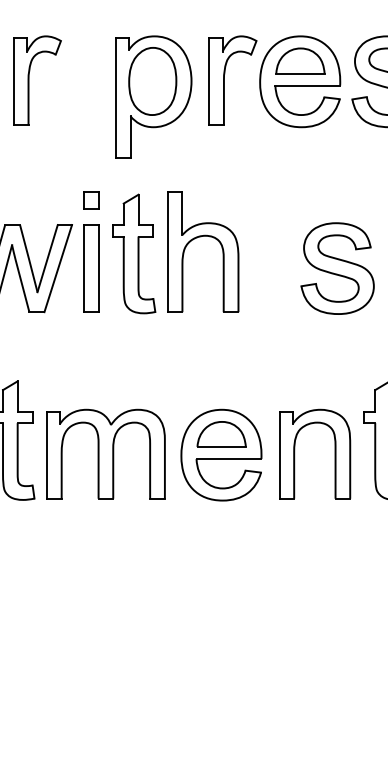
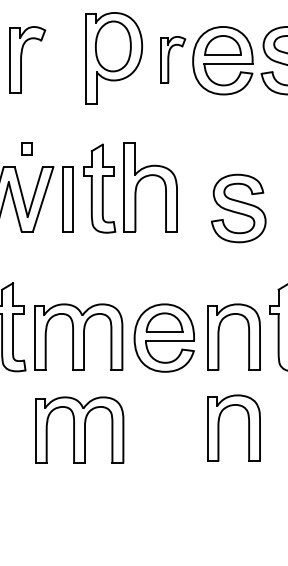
part: (232, 80) -> (172, 59), size x0.7
part: (154, 97) -> (114, 58), moved
part: (91, 199) -> (26, 148), moved
part: (337, 268) -> (238, 208), moved
part: (295, 575) -> (219, 427), added
part: (107, 578) -> (79, 429), added

